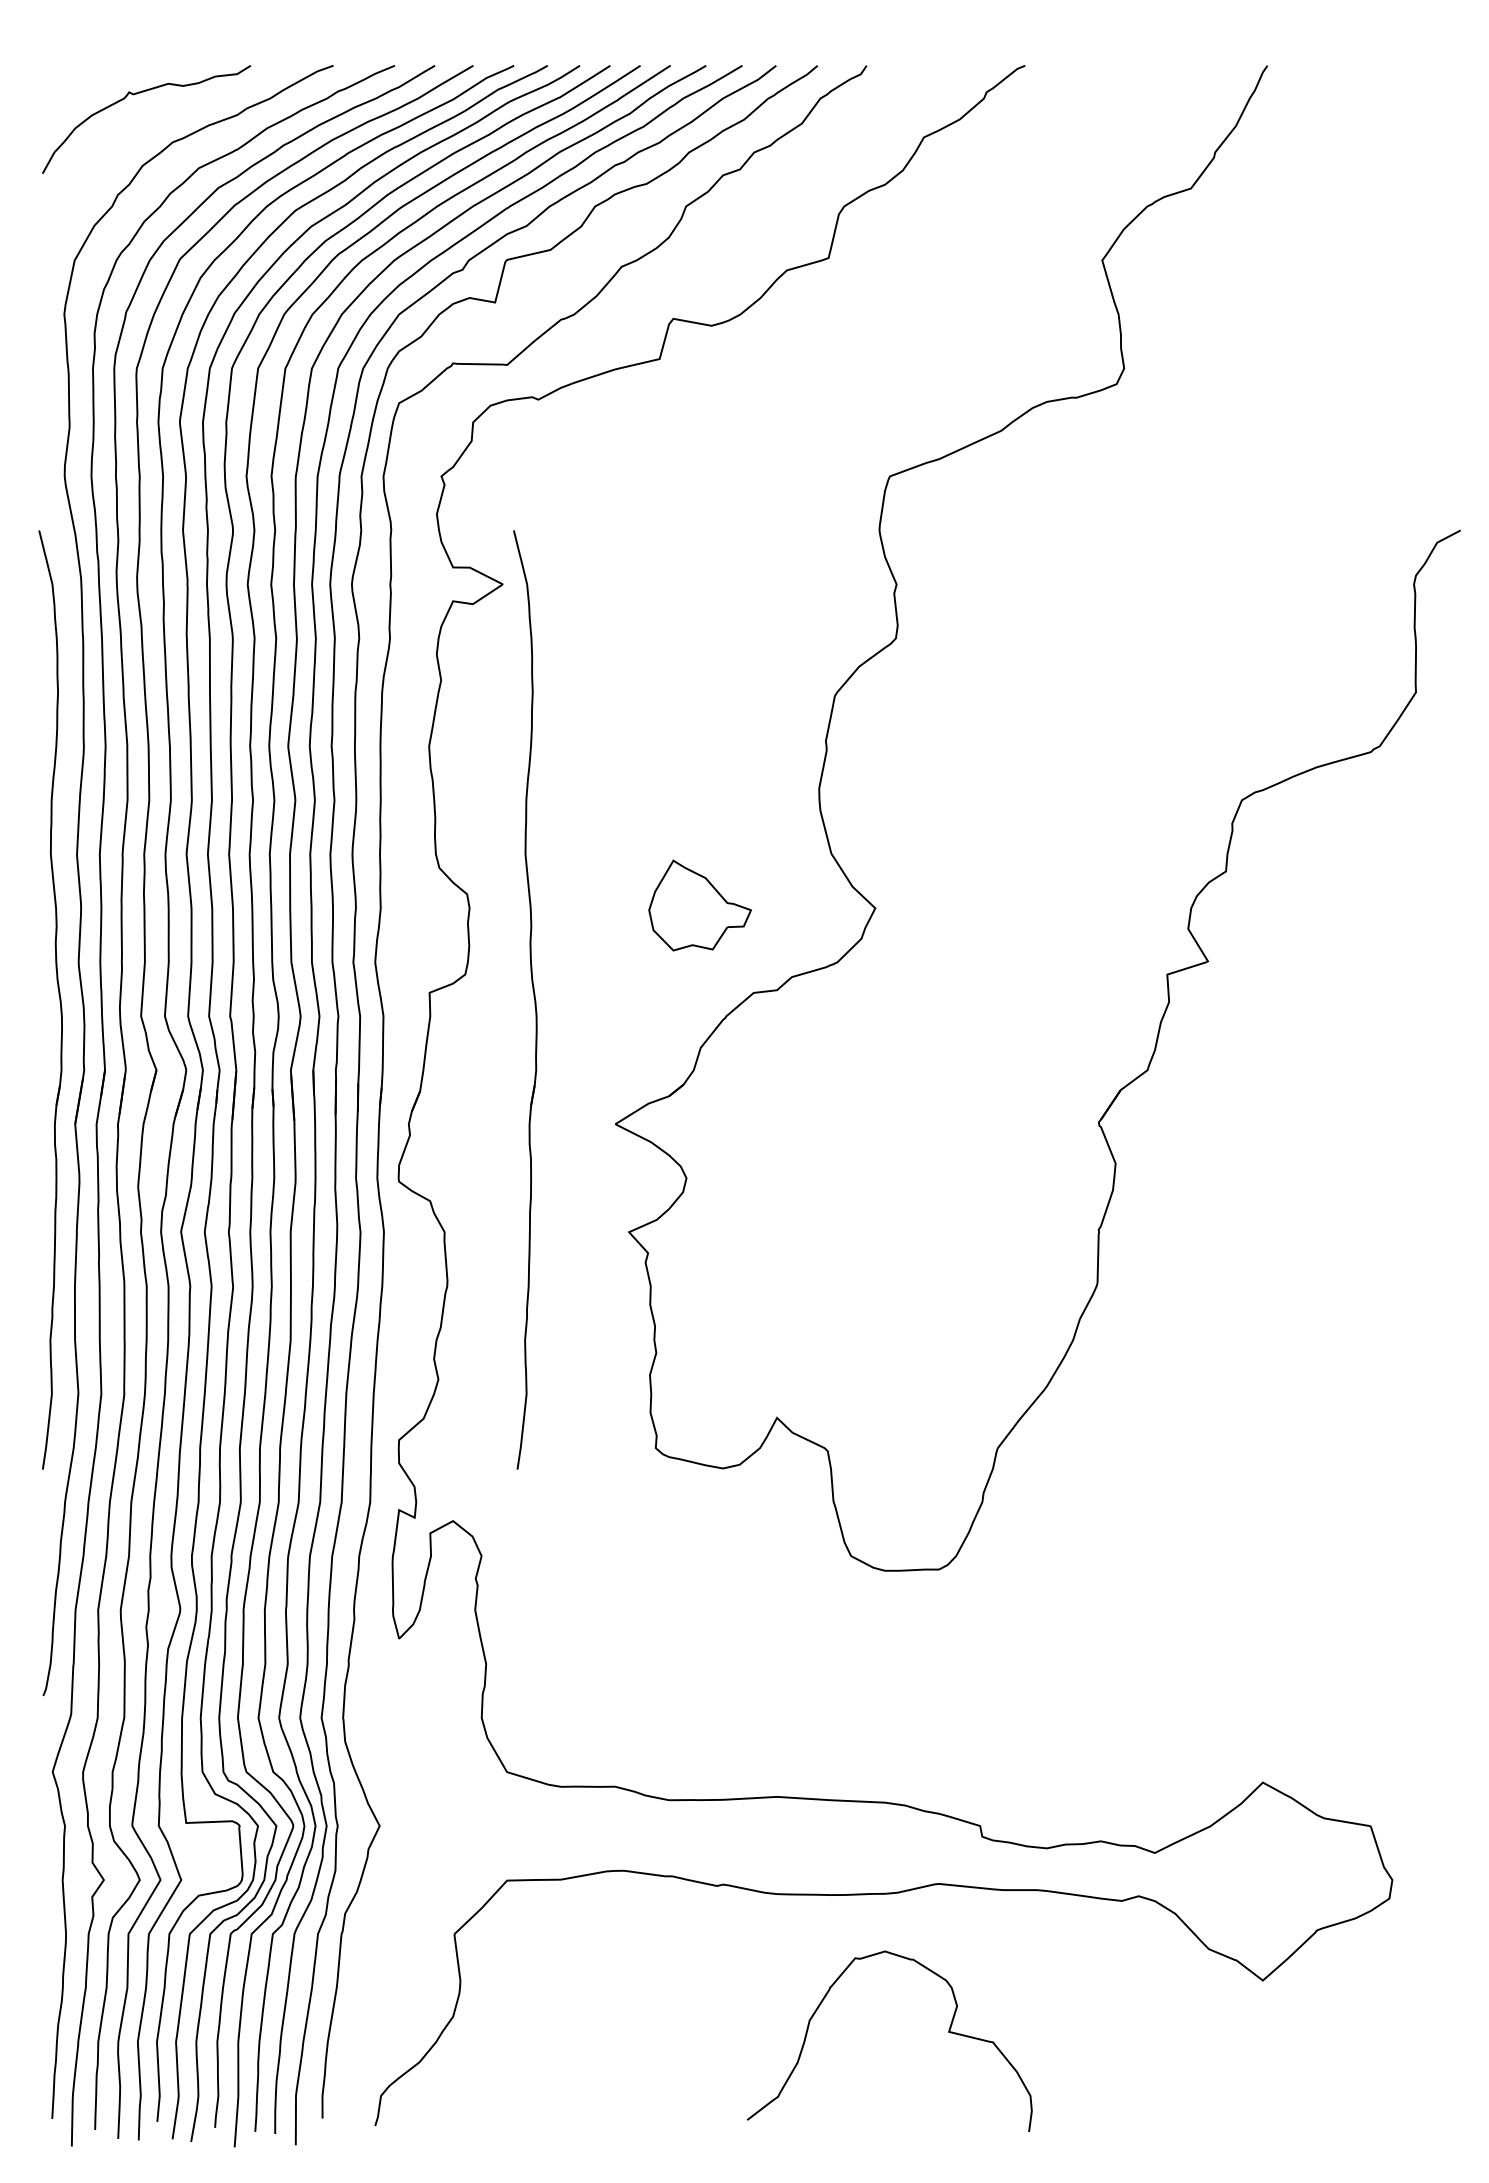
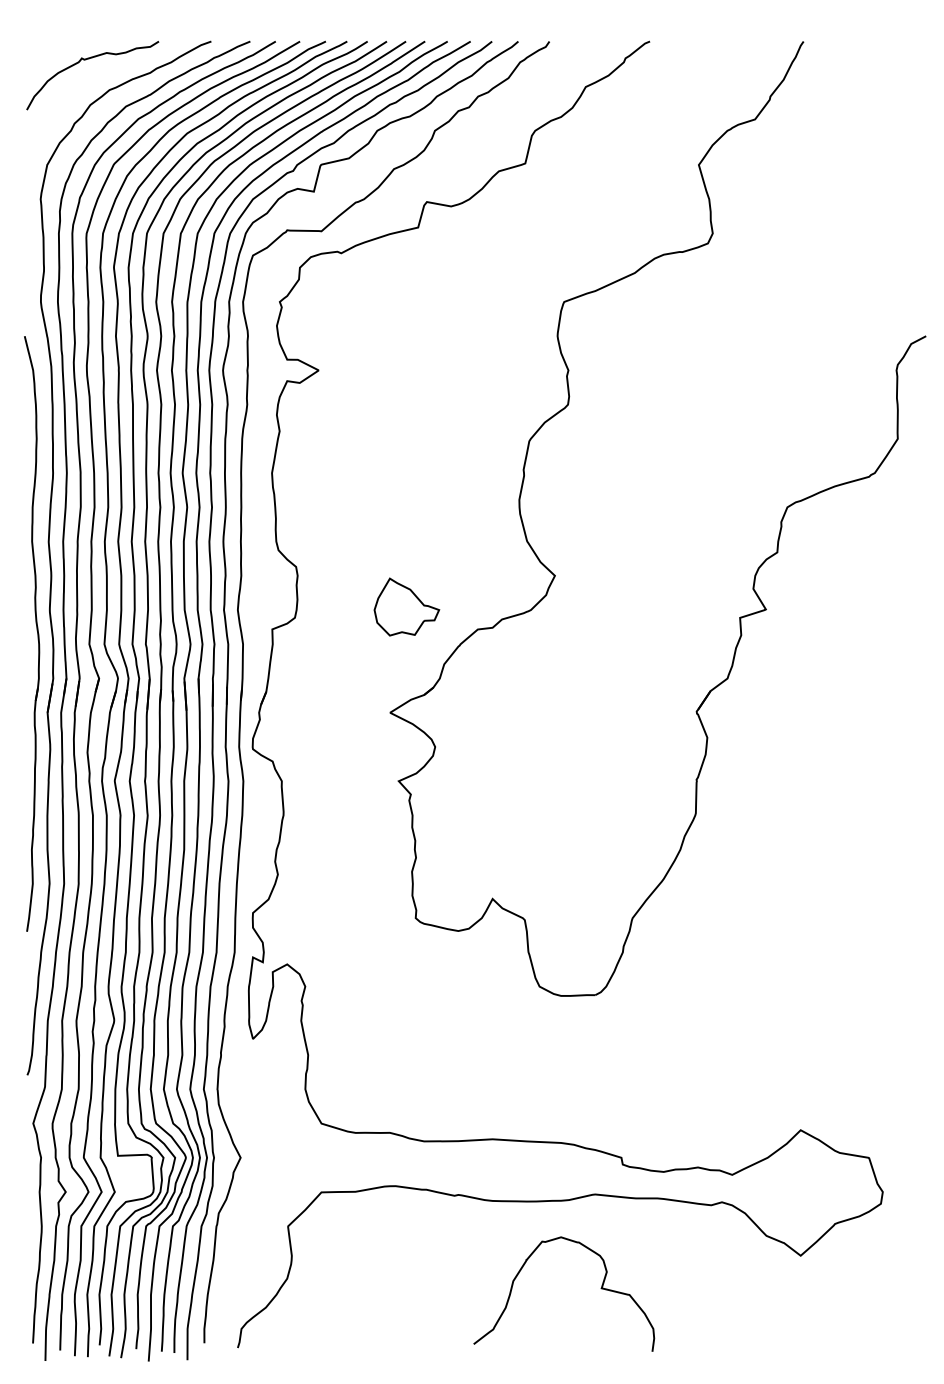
part: (699, 904) -> (406, 606), moved
part: (526, 999) -> (333, 633), removed

